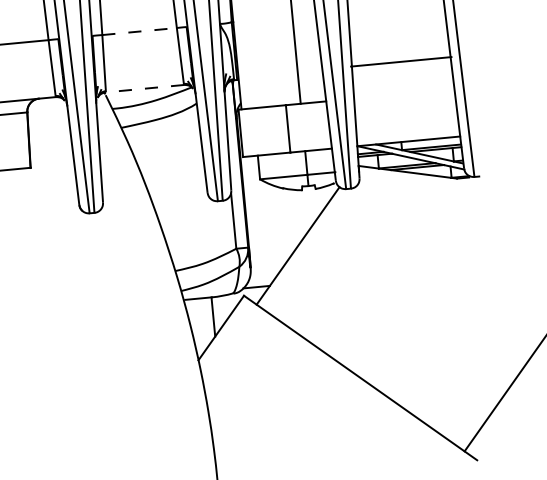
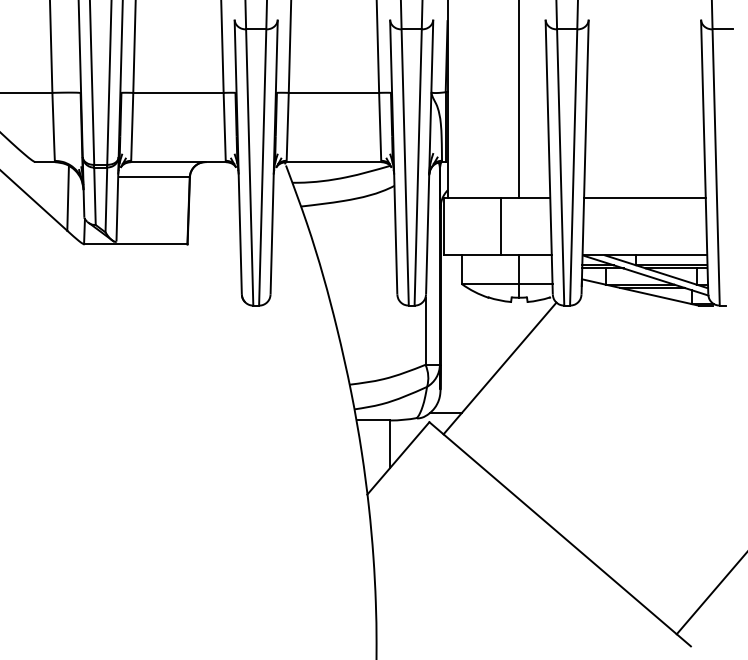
line: (140, 31) -> (334, 92), dashed -> solid
line: (400, 62) -> (644, 198), moved
line: (144, 89) -> (333, 162), dashed -> solid

